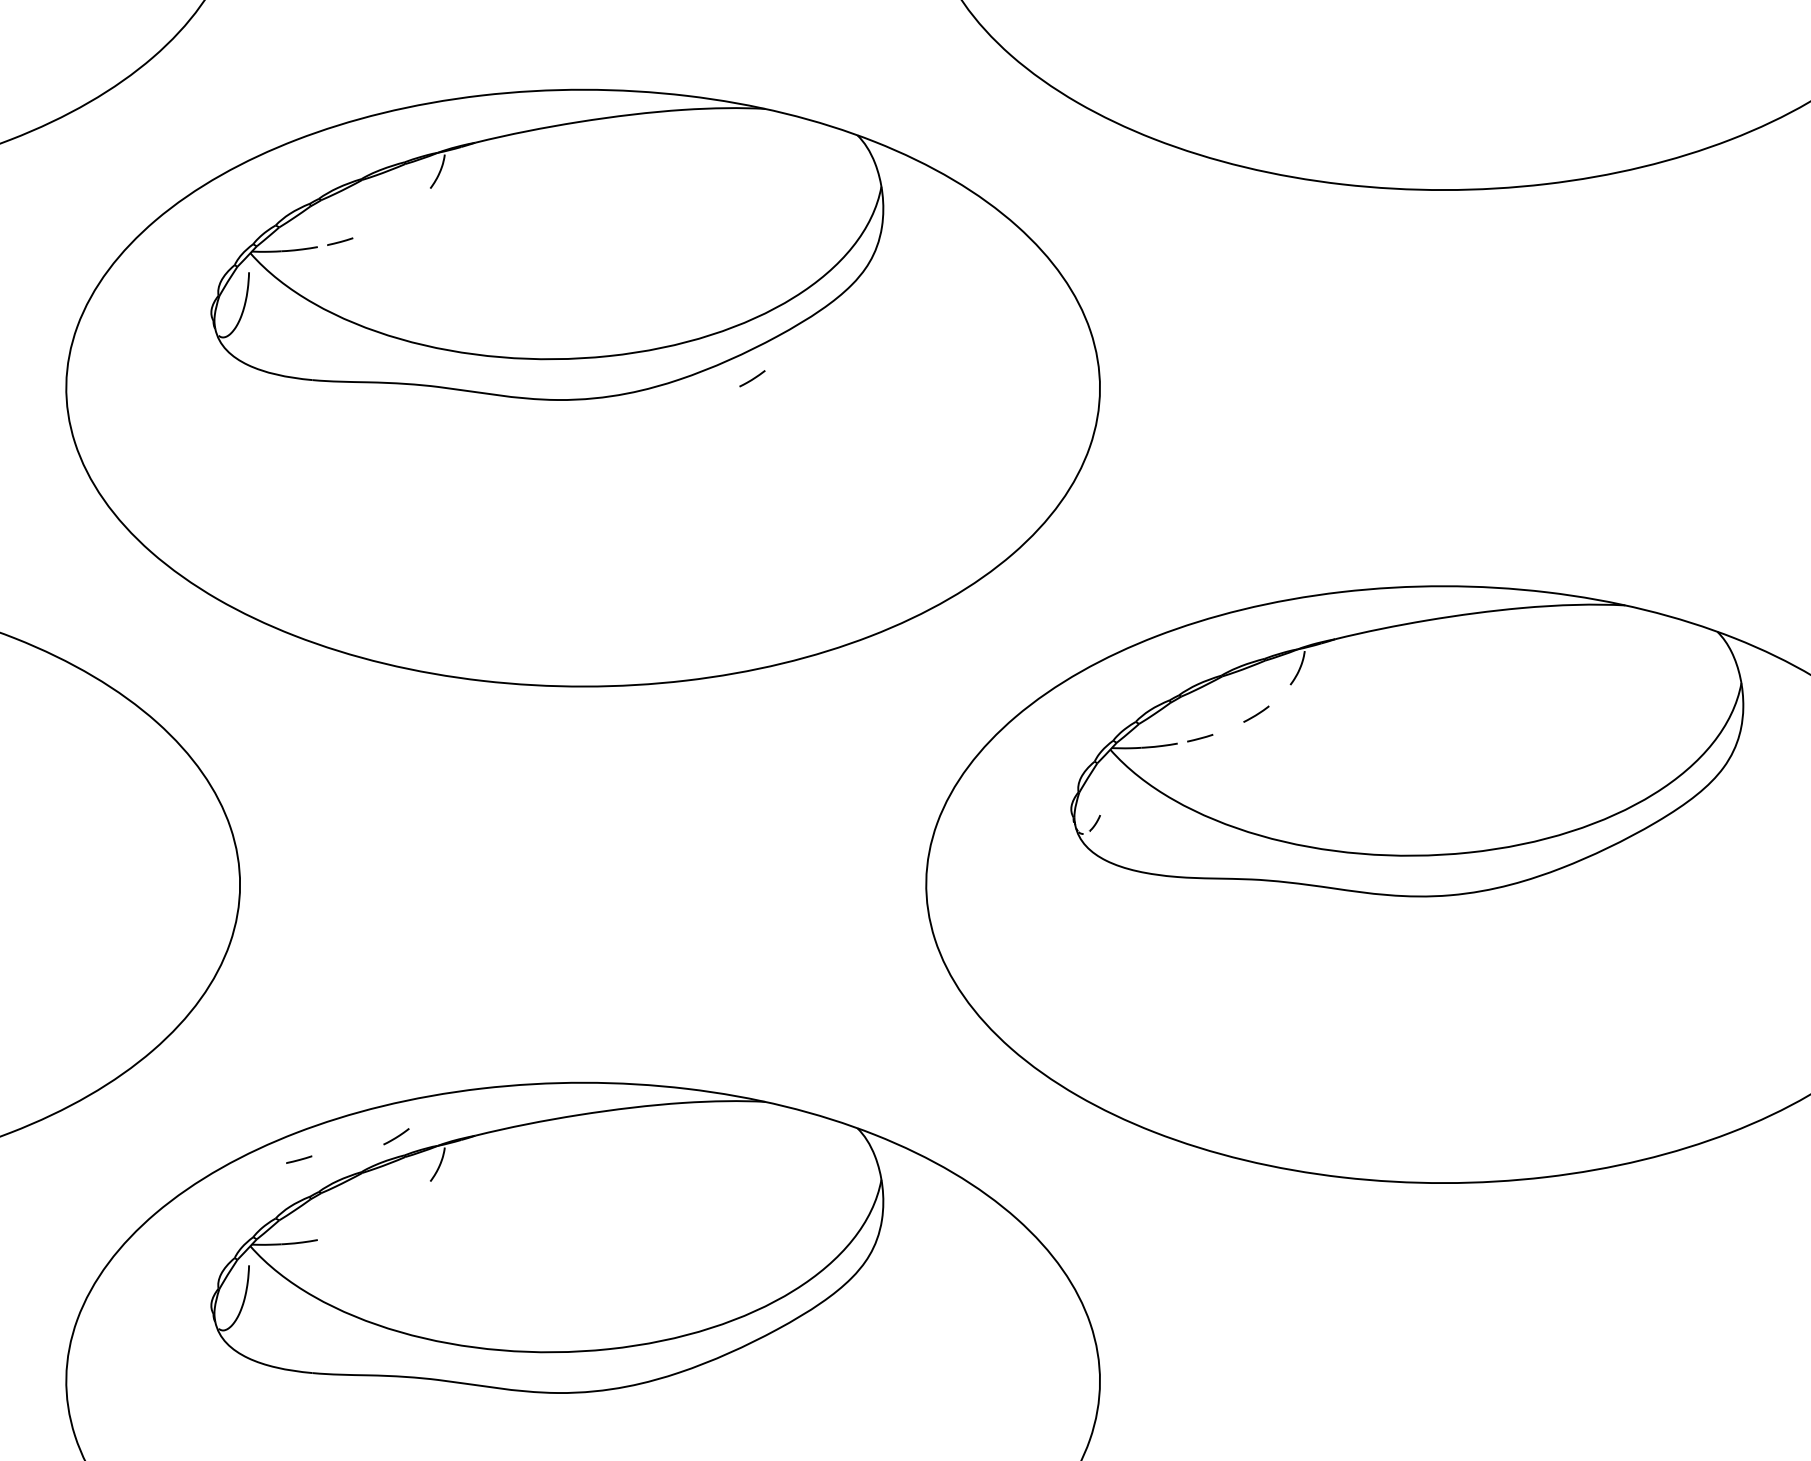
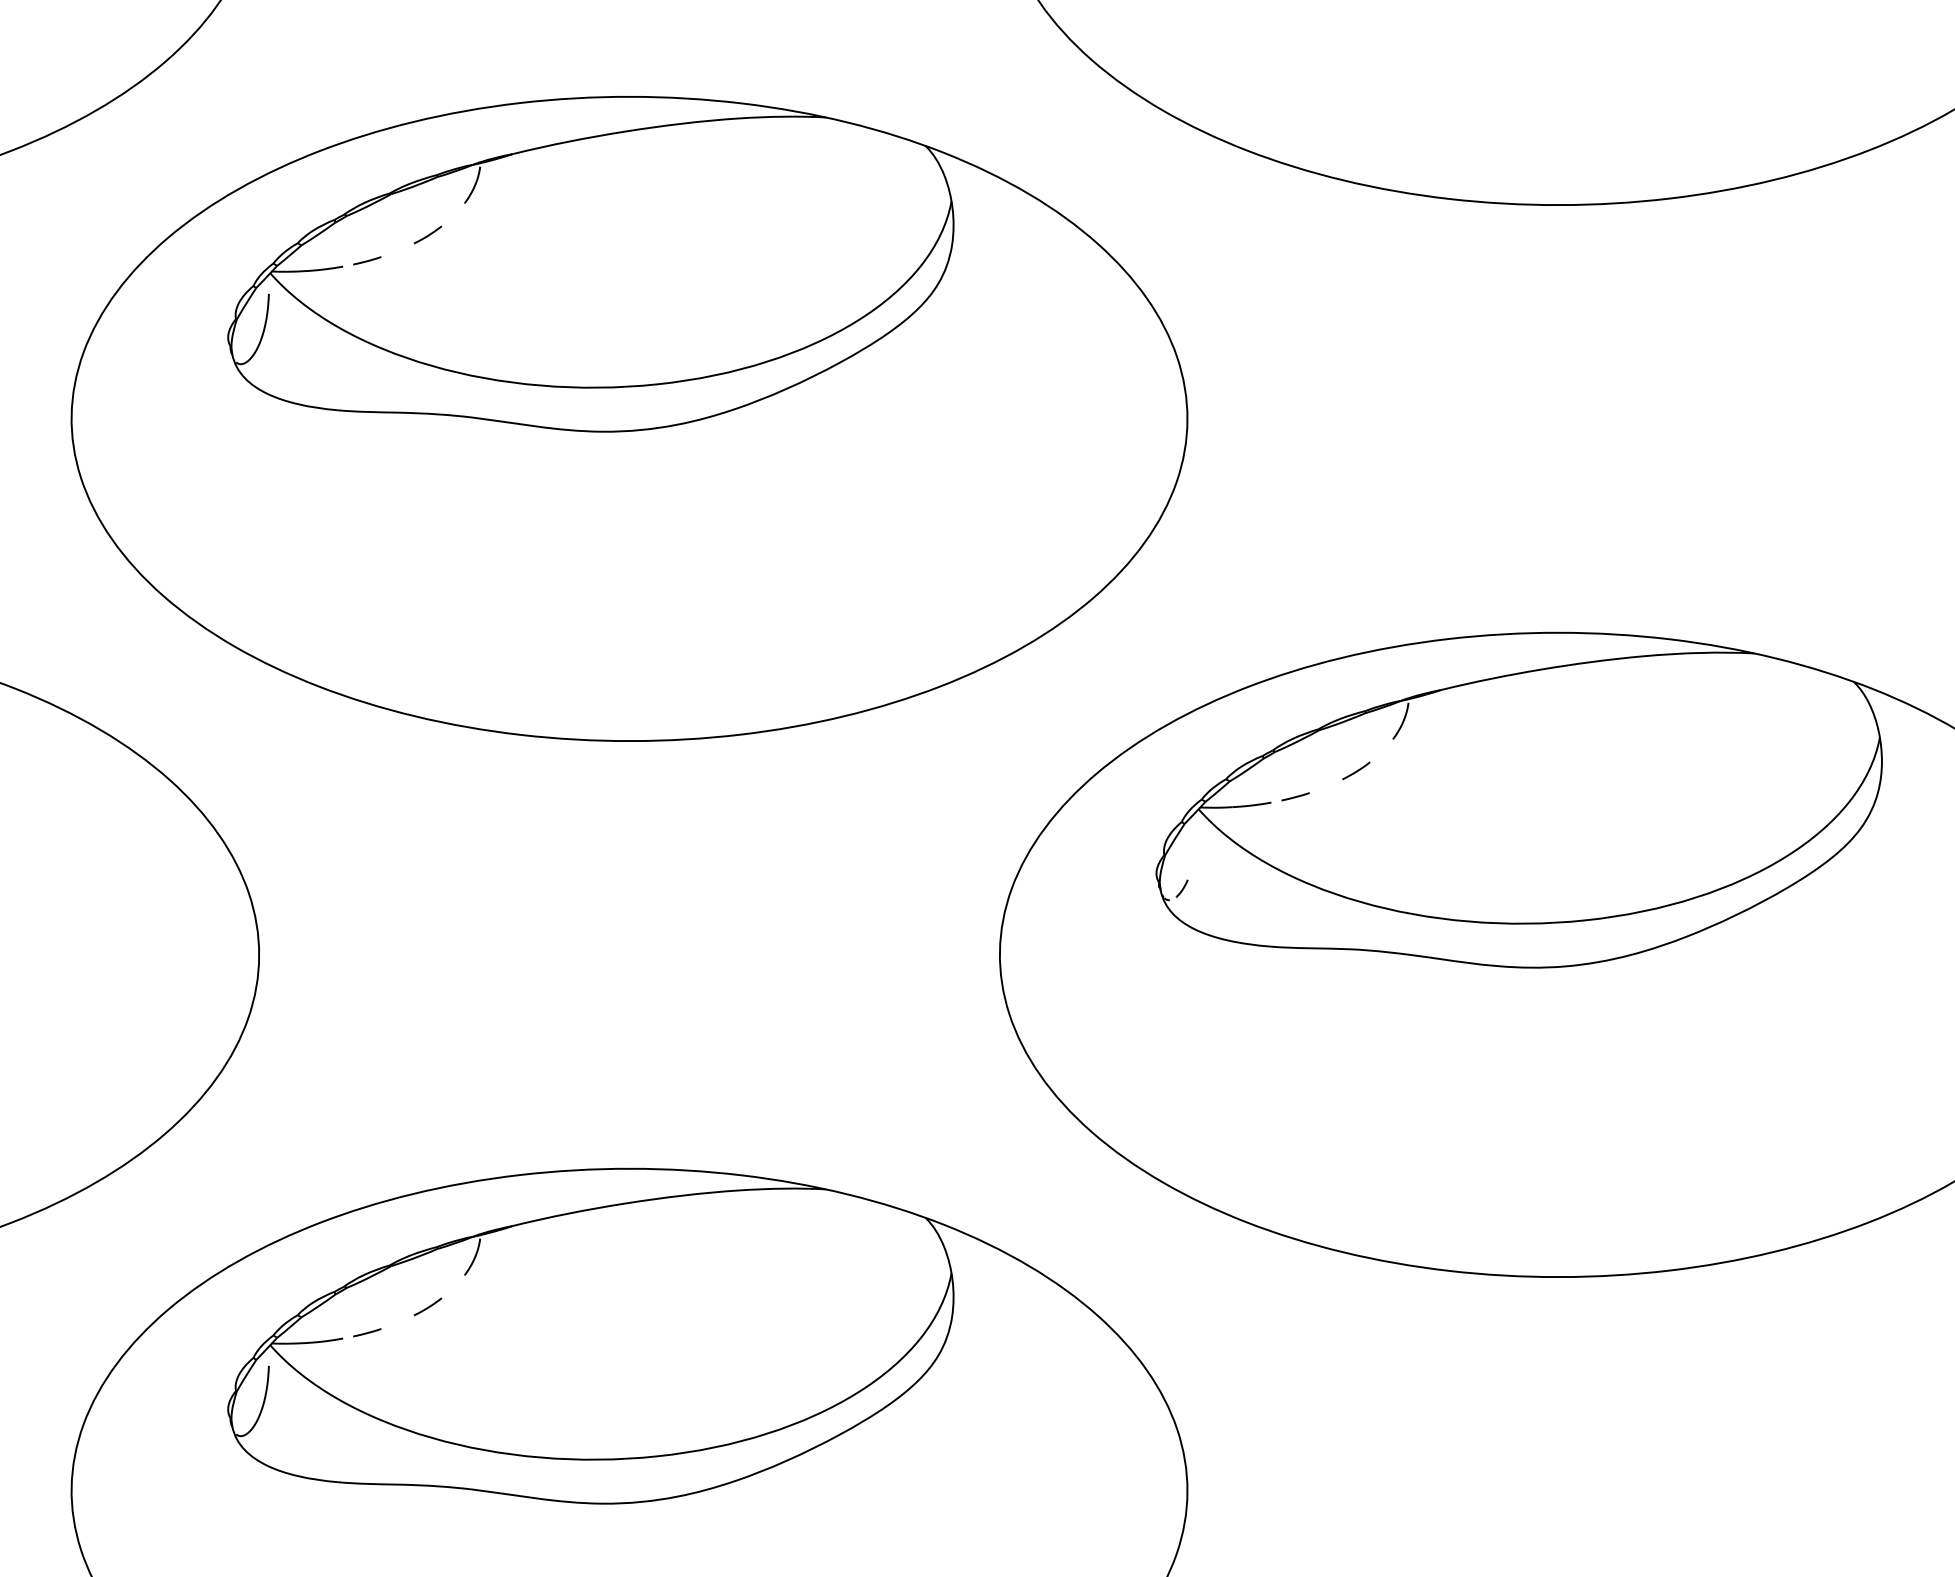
line: (752, 378) -> (428, 234), moved
line: (396, 1136) -> (428, 1306), moved
line: (299, 1159) -> (367, 1332), moved

